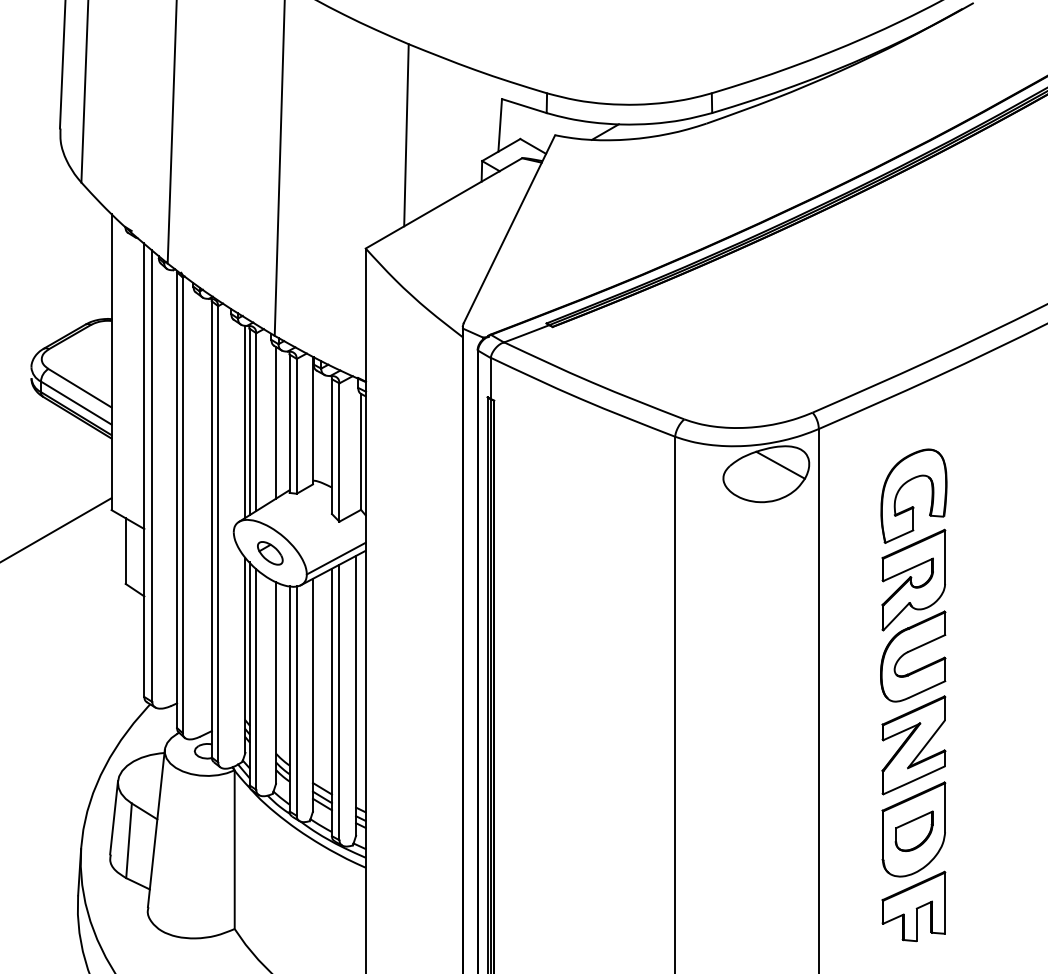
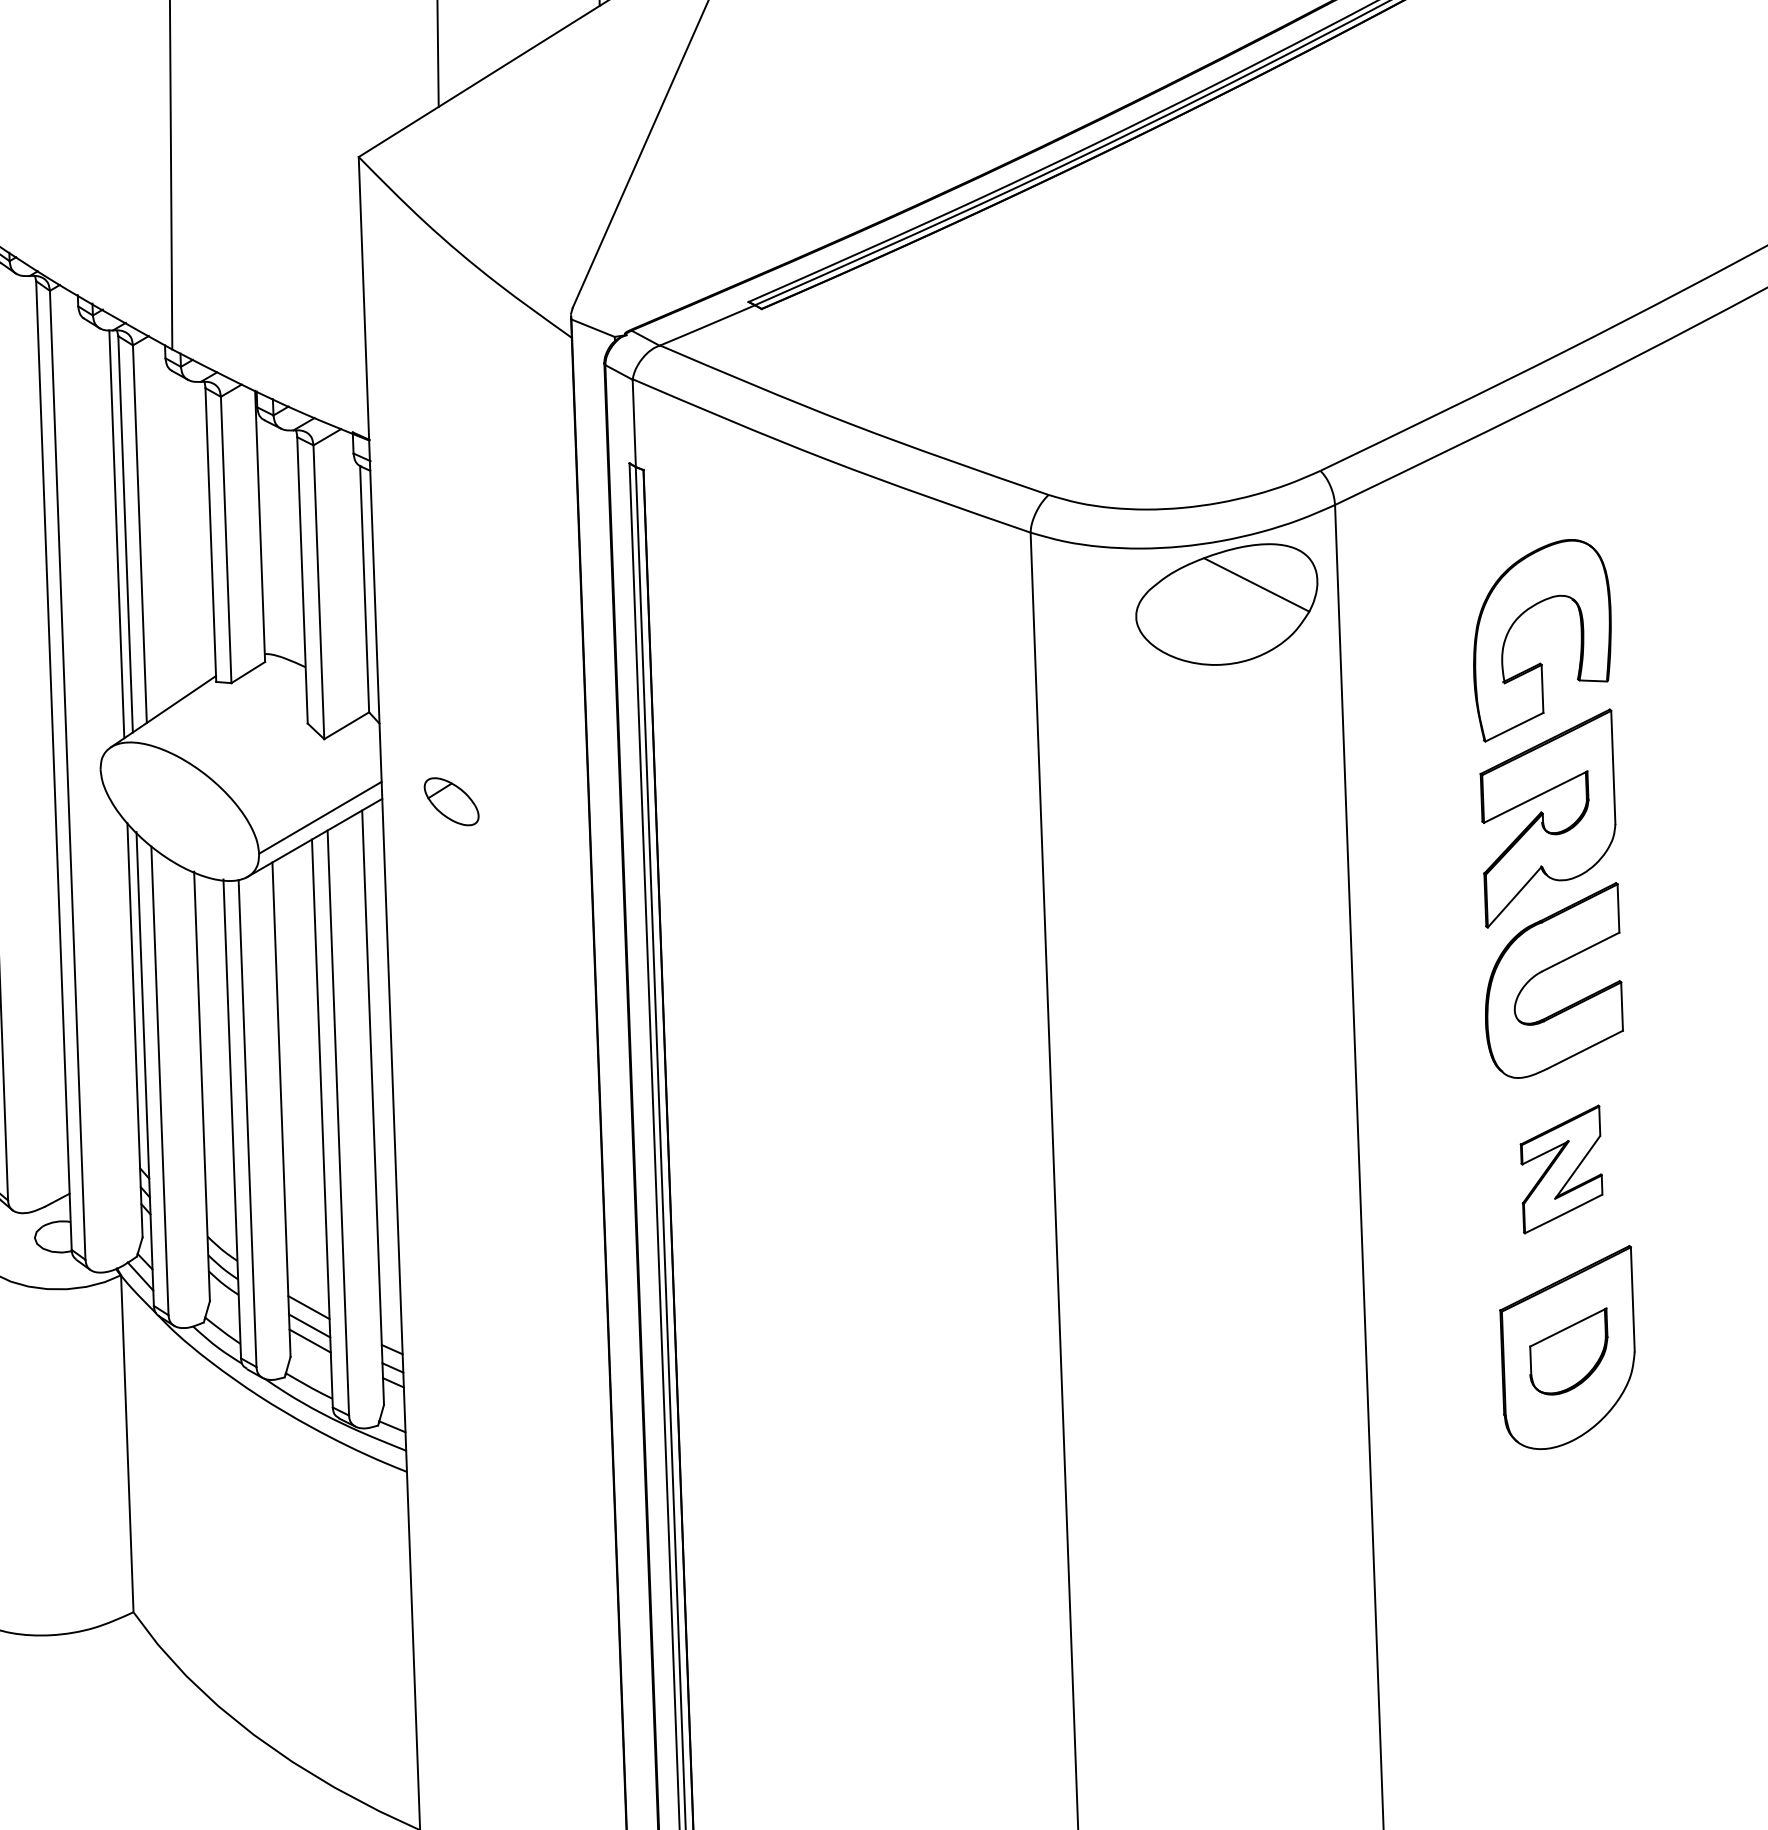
line: (276, 422) -> (182, 533), removed
part: (270, 553) -> (452, 802), moved
part: (913, 745) -> (1560, 1169), size x0.6
part: (913, 906) -> (1573, 1511), removed

